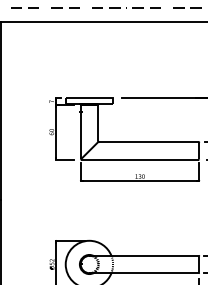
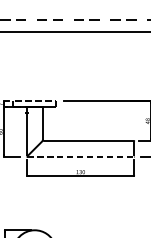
line: (92, 98) -> (37, 101), solid -> dashed
line: (140, 159) -> (81, 156), solid -> dashed

